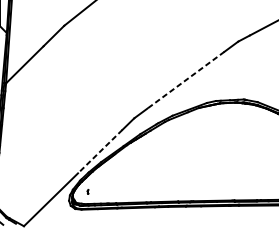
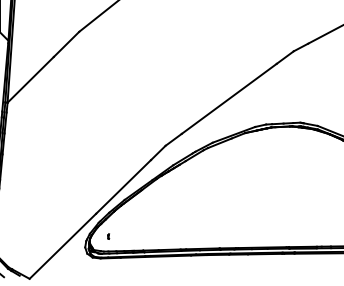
line: (186, 79) -> (229, 98), dashed -> solid
line: (100, 152) -> (123, 187), dashed -> solid

